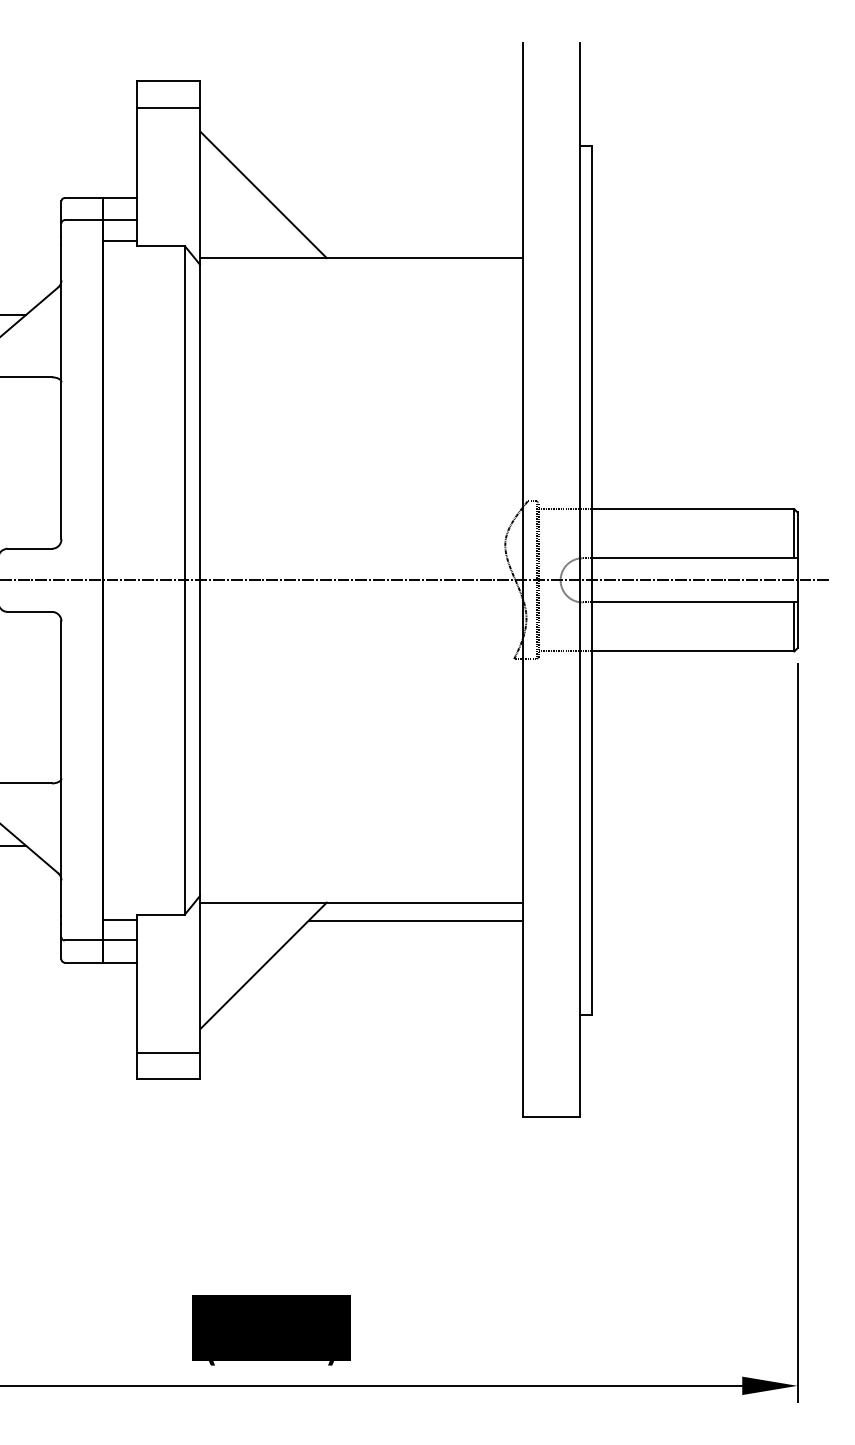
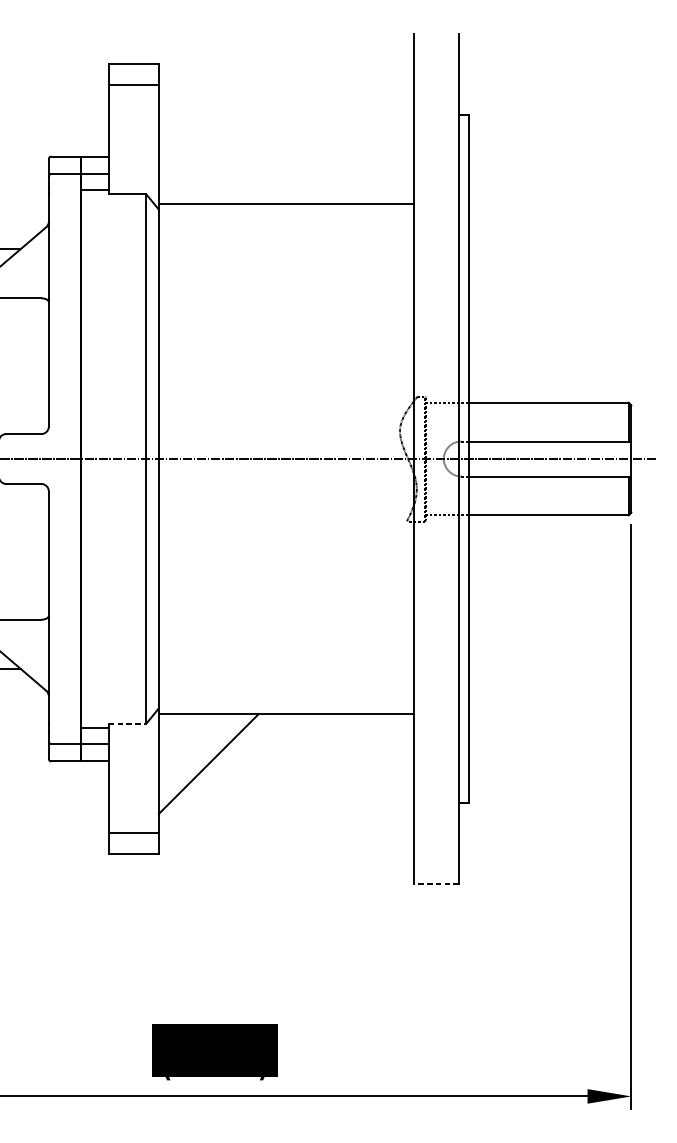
line: (263, 194) -> (208, 153), removed
line: (161, 914) -> (128, 723), solid -> dashed
line: (415, 920) -> (329, 728), removed
line: (550, 1117) -> (435, 884), solid -> dashed

